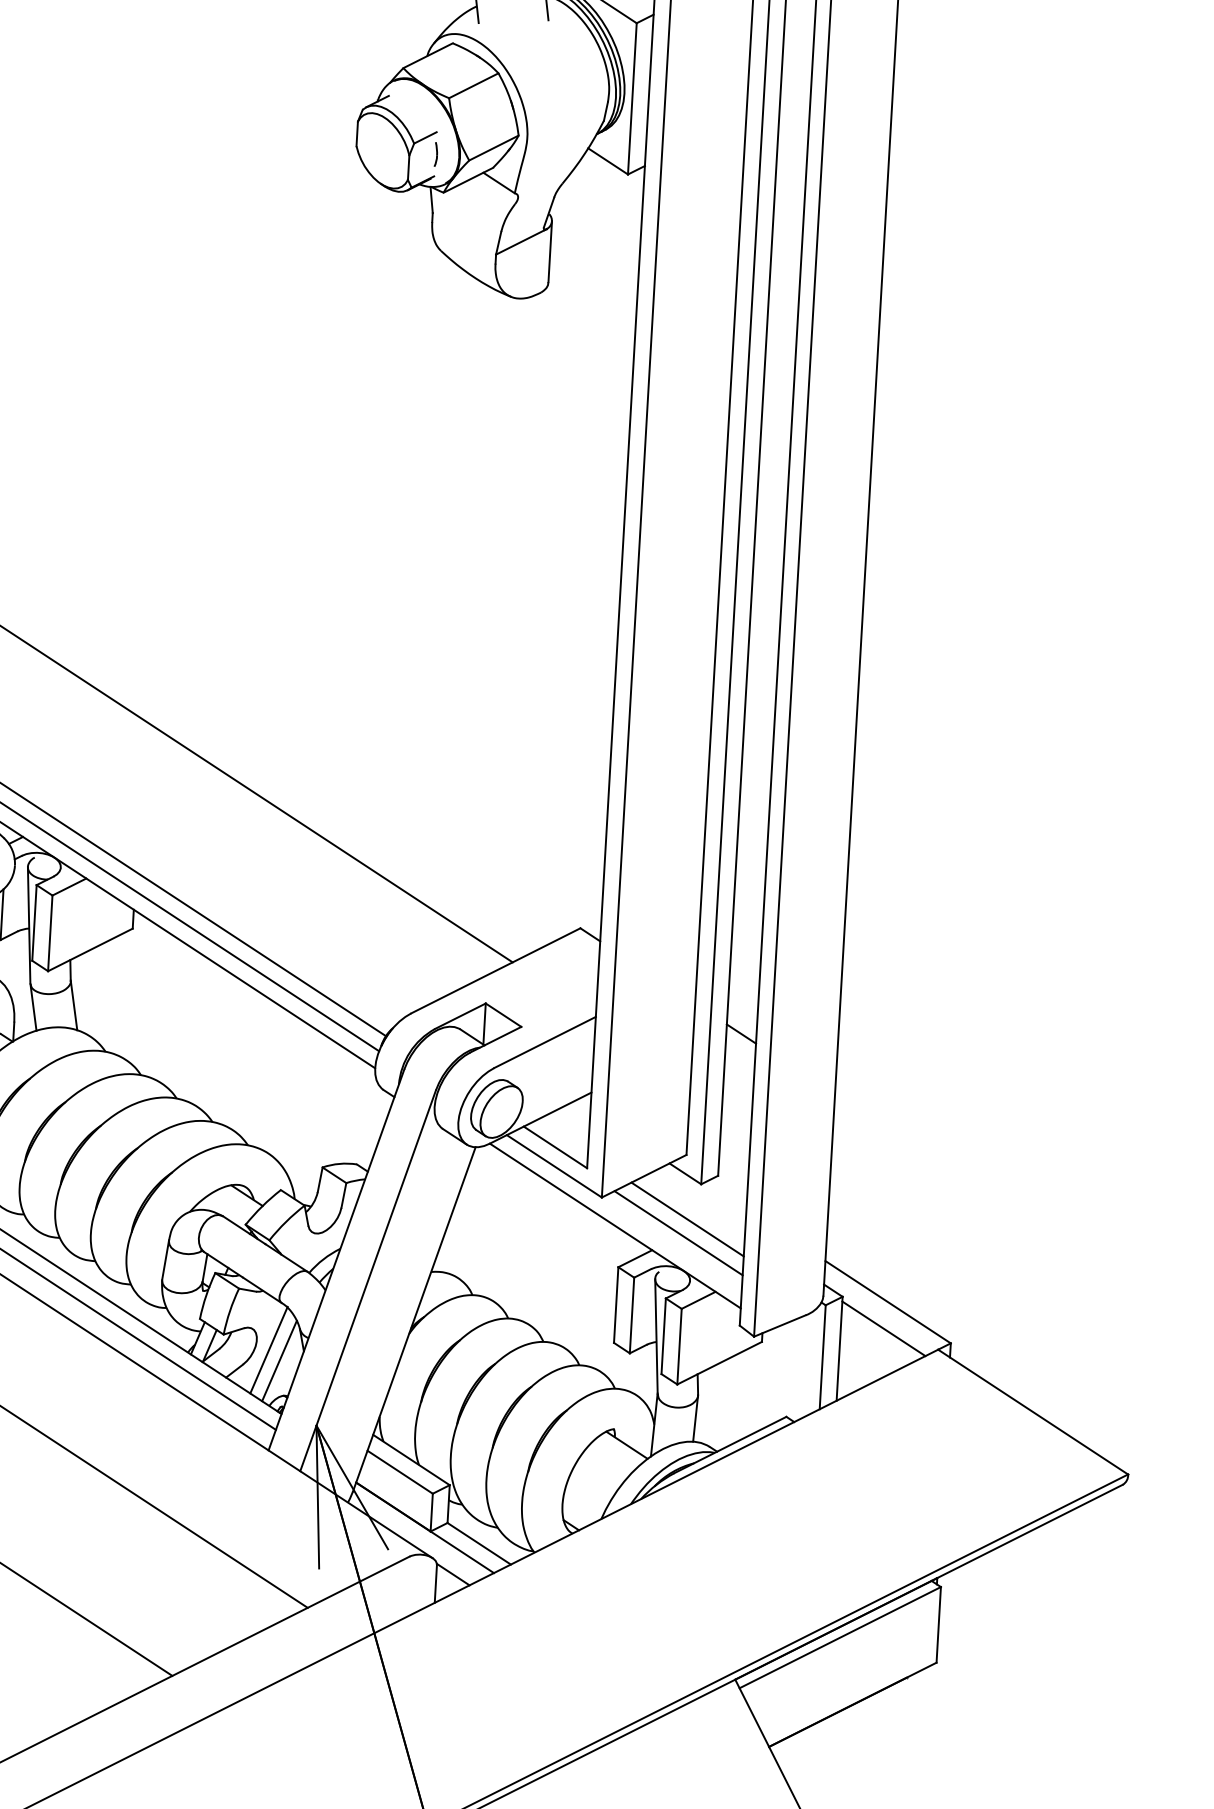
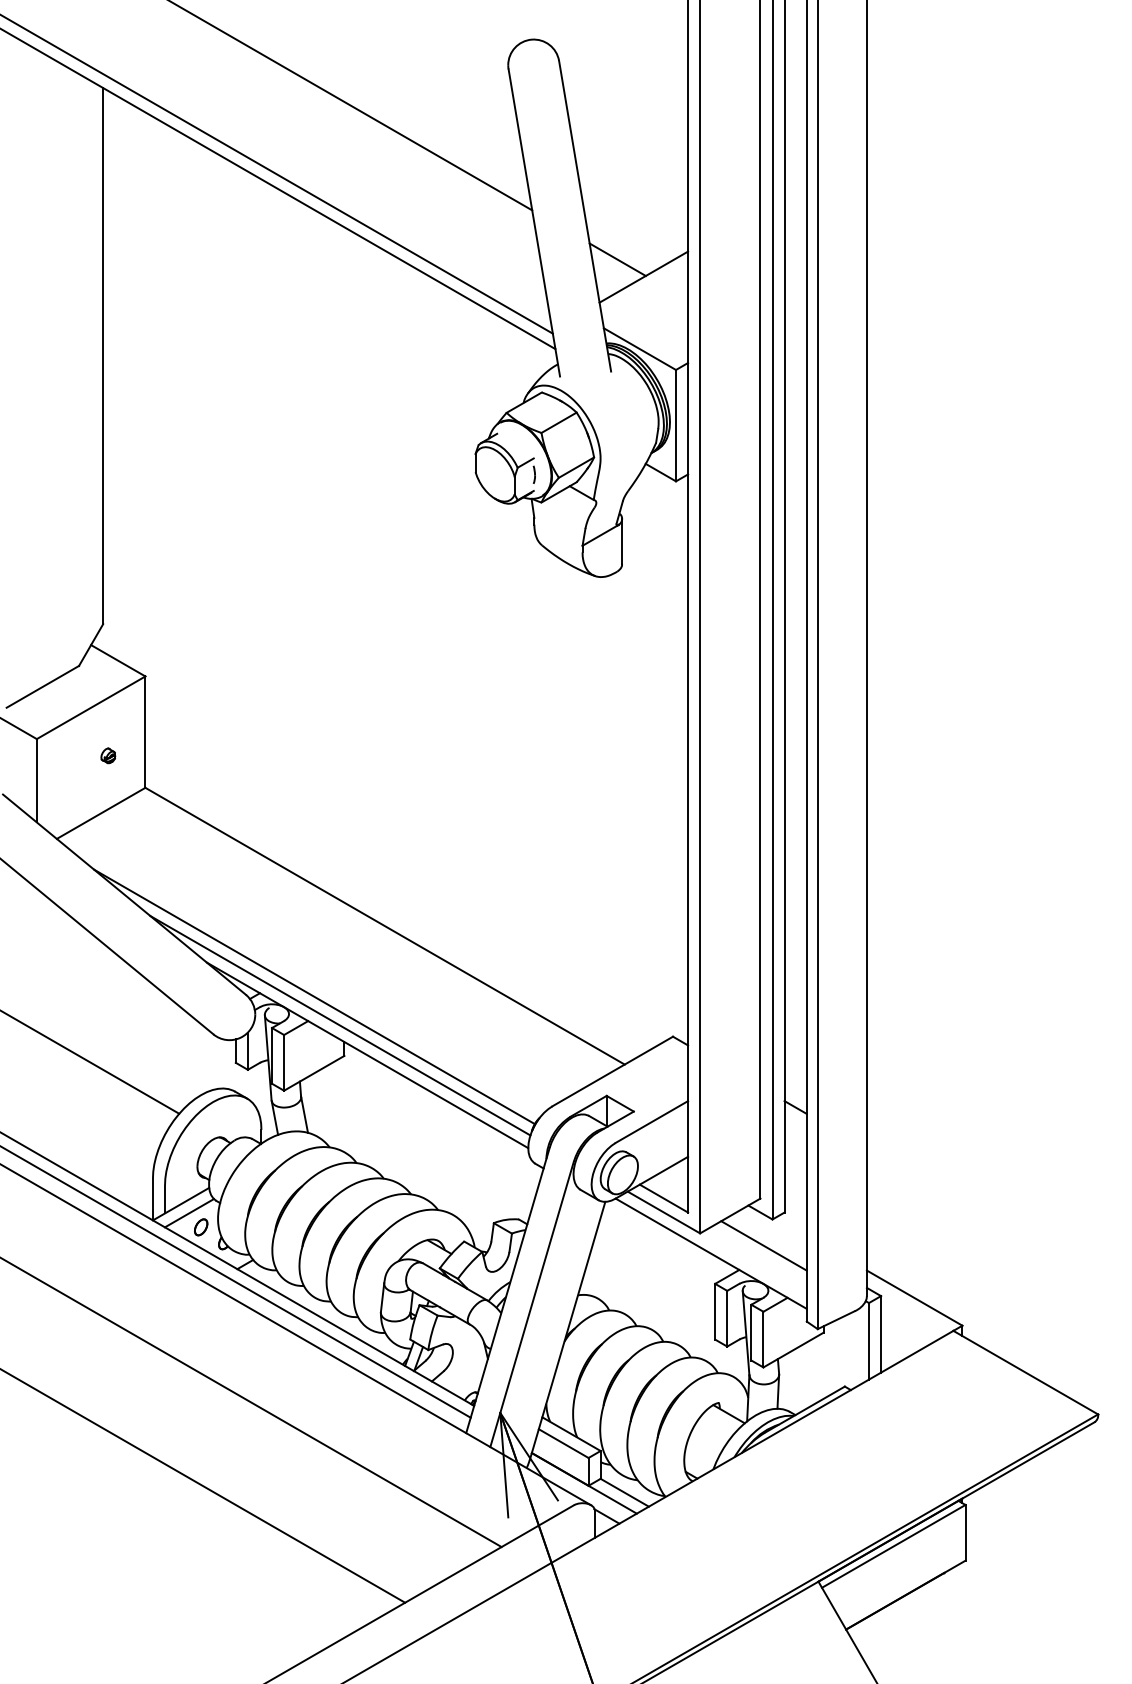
line: (677, 1233) -> (757, 1256), removed
line: (883, 1328) -> (912, 1317), removed
line: (269, 1350) -> (462, 1359), removed
line: (279, 1360) -> (470, 1366), removed

